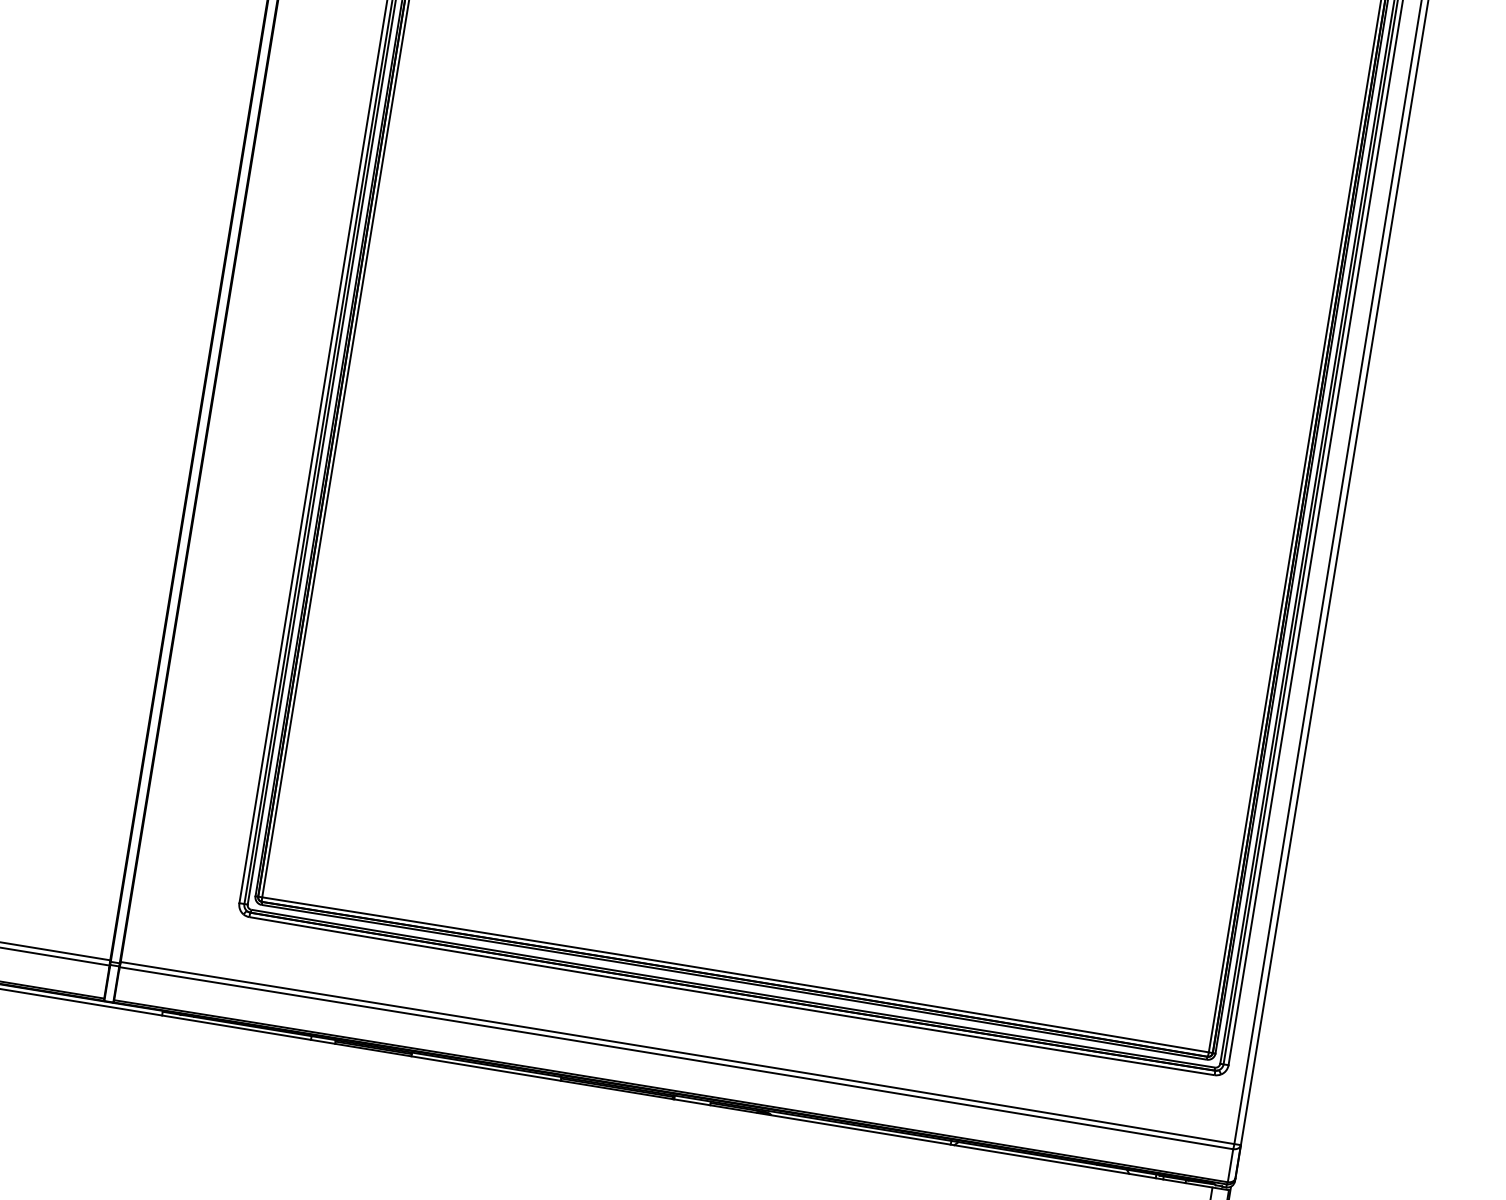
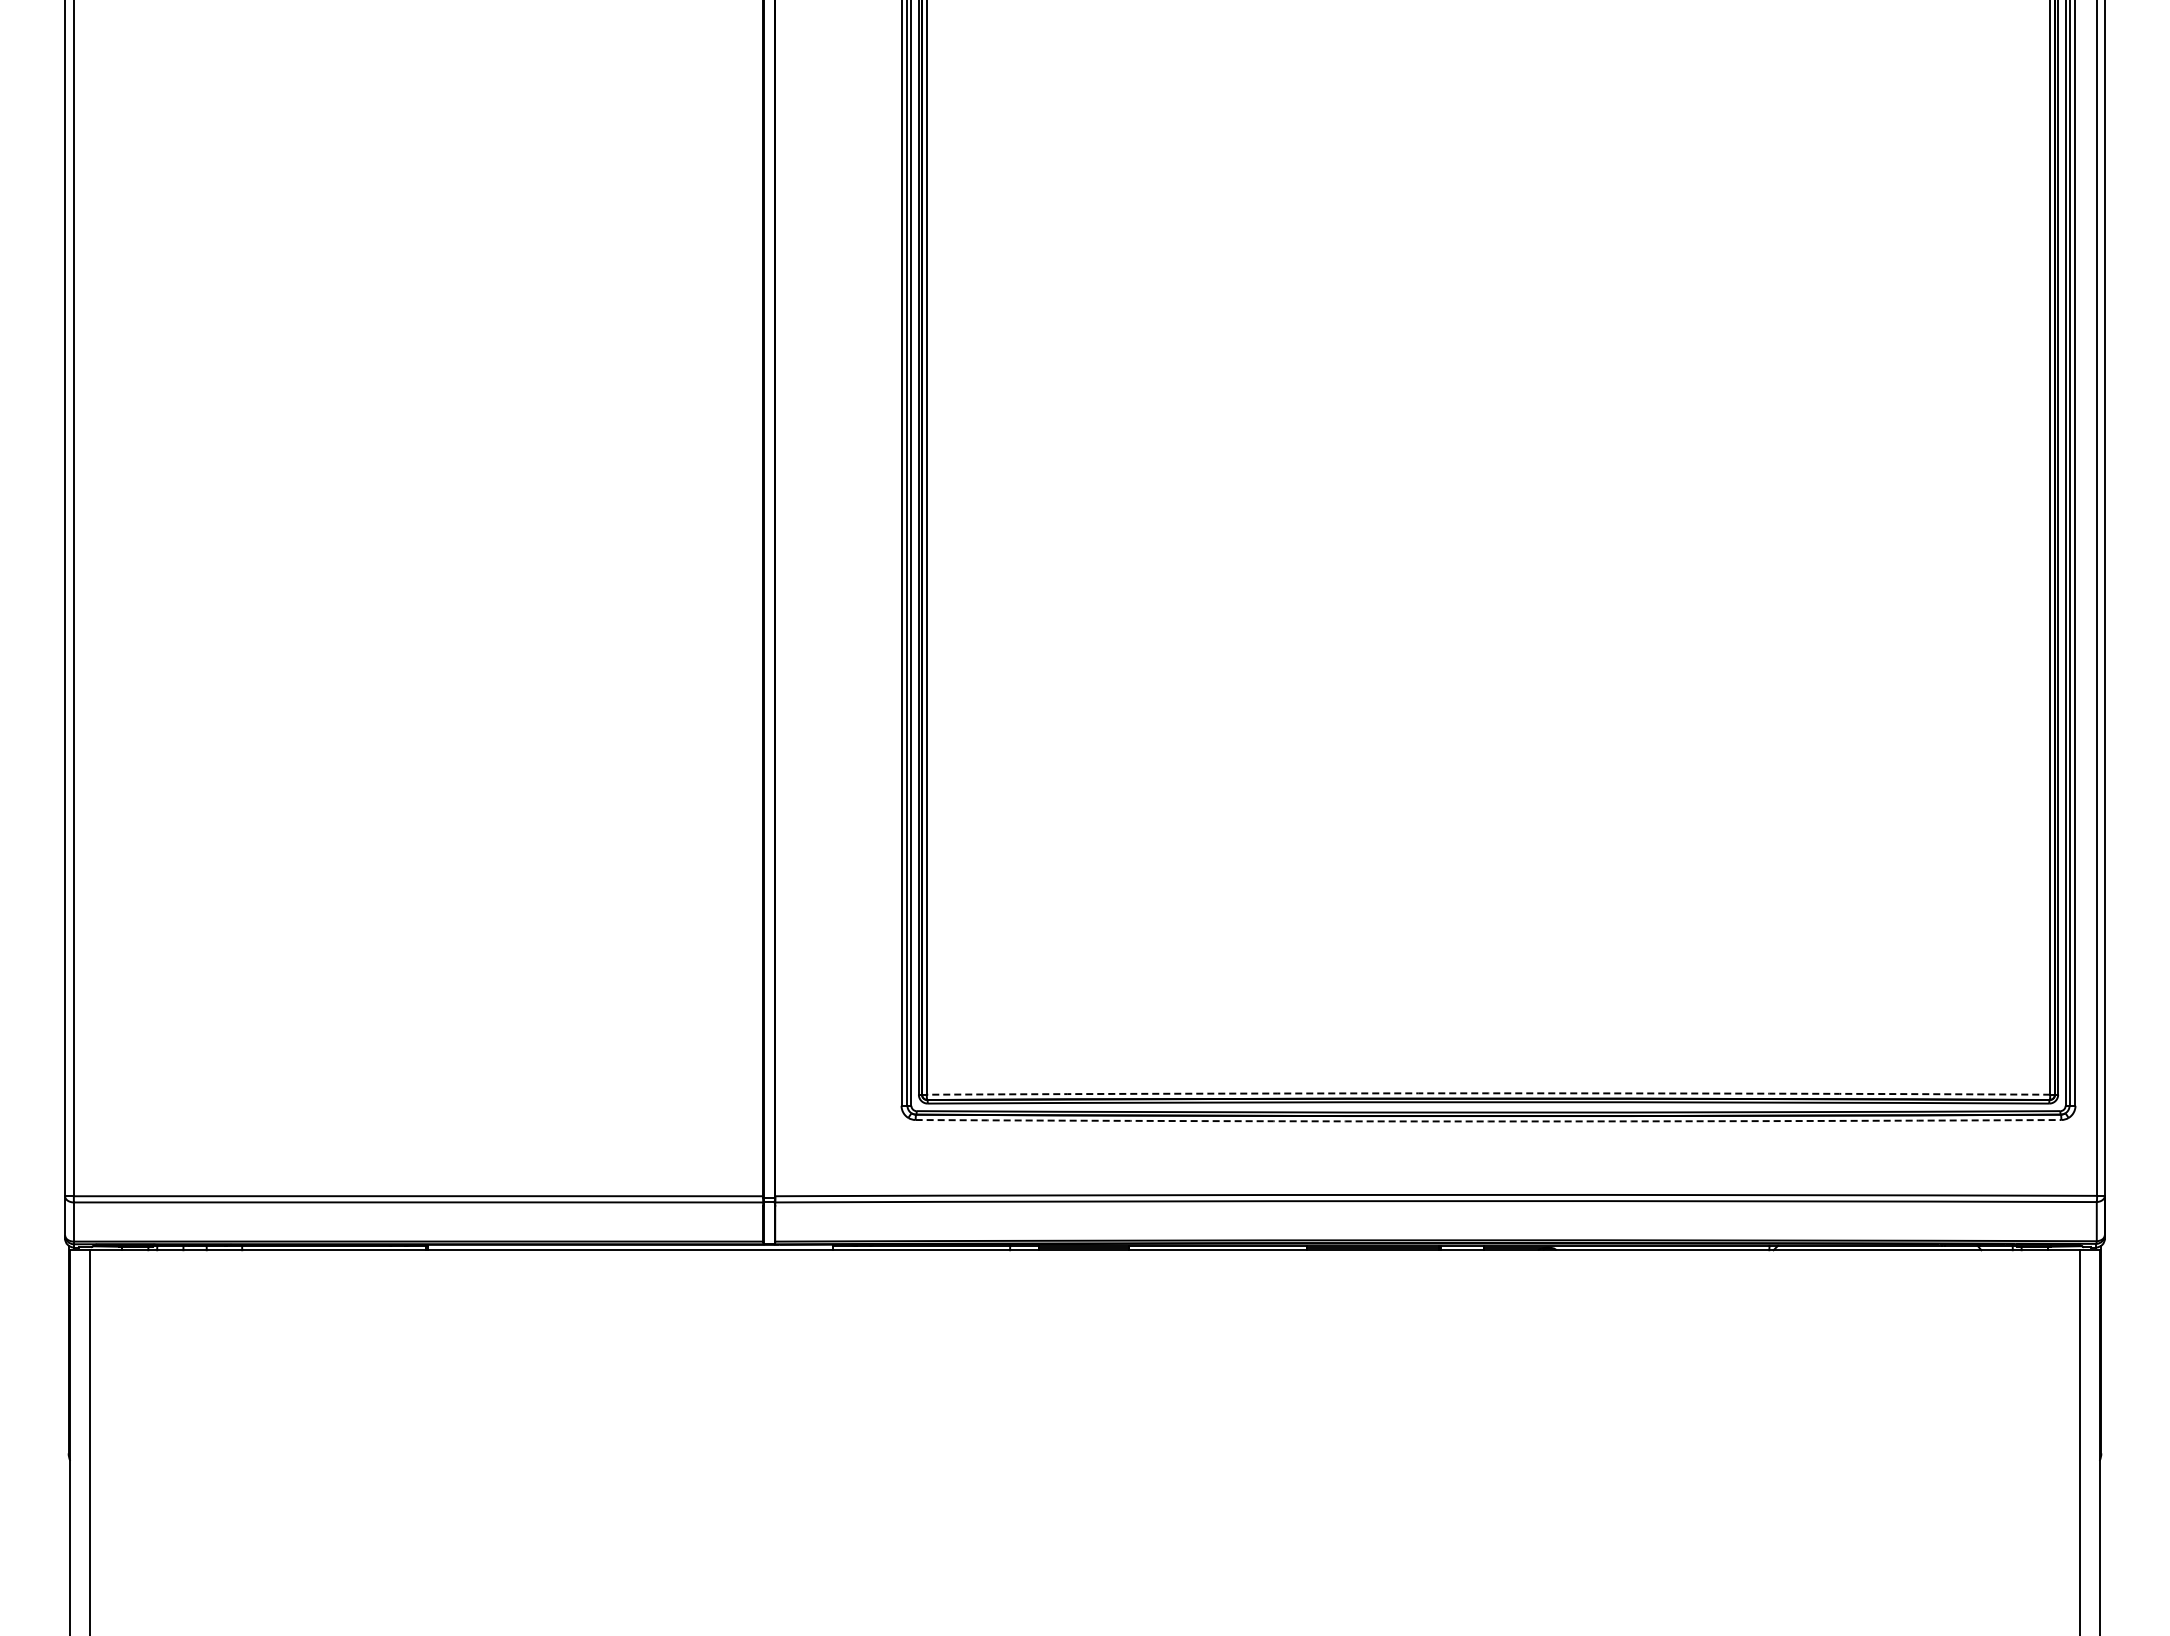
arc: (735, 973) -> (1488, 1093), solid -> dashed
arc: (731, 997) -> (1488, 1121), solid -> dashed

